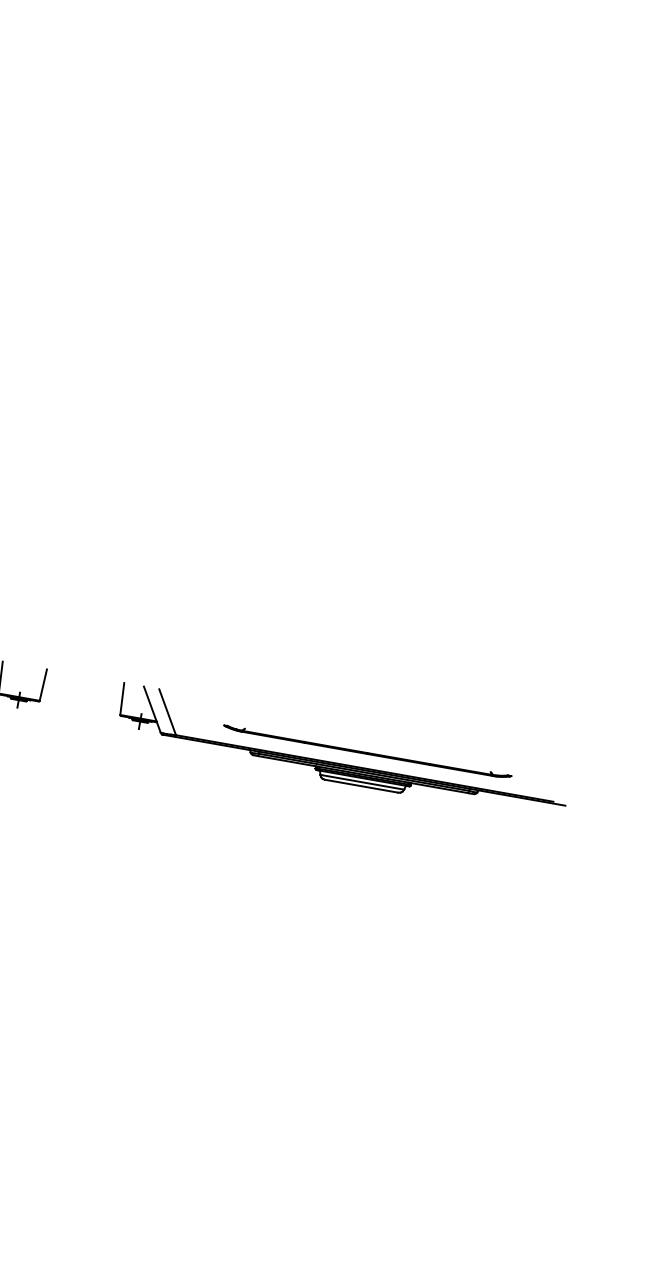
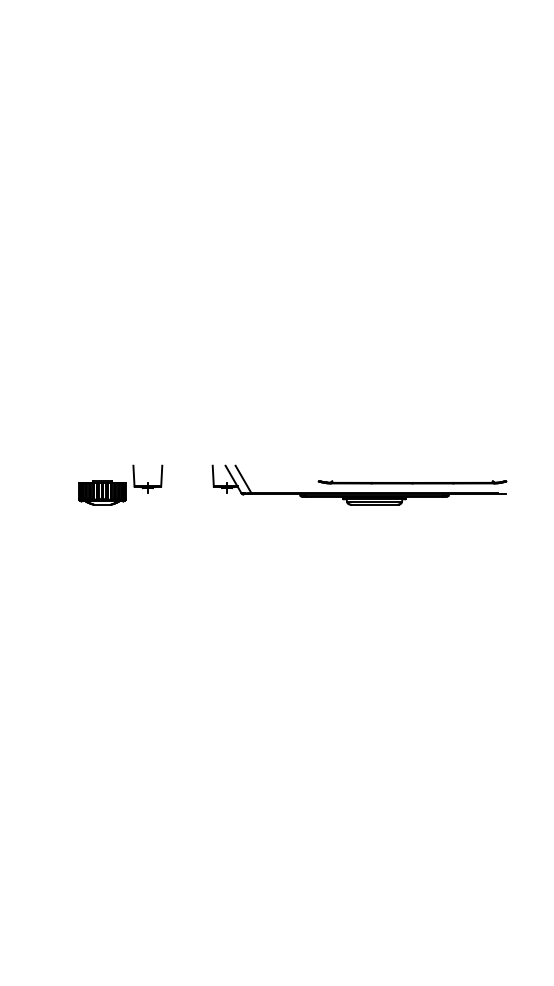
line: (367, 752) -> (412, 482), moved

